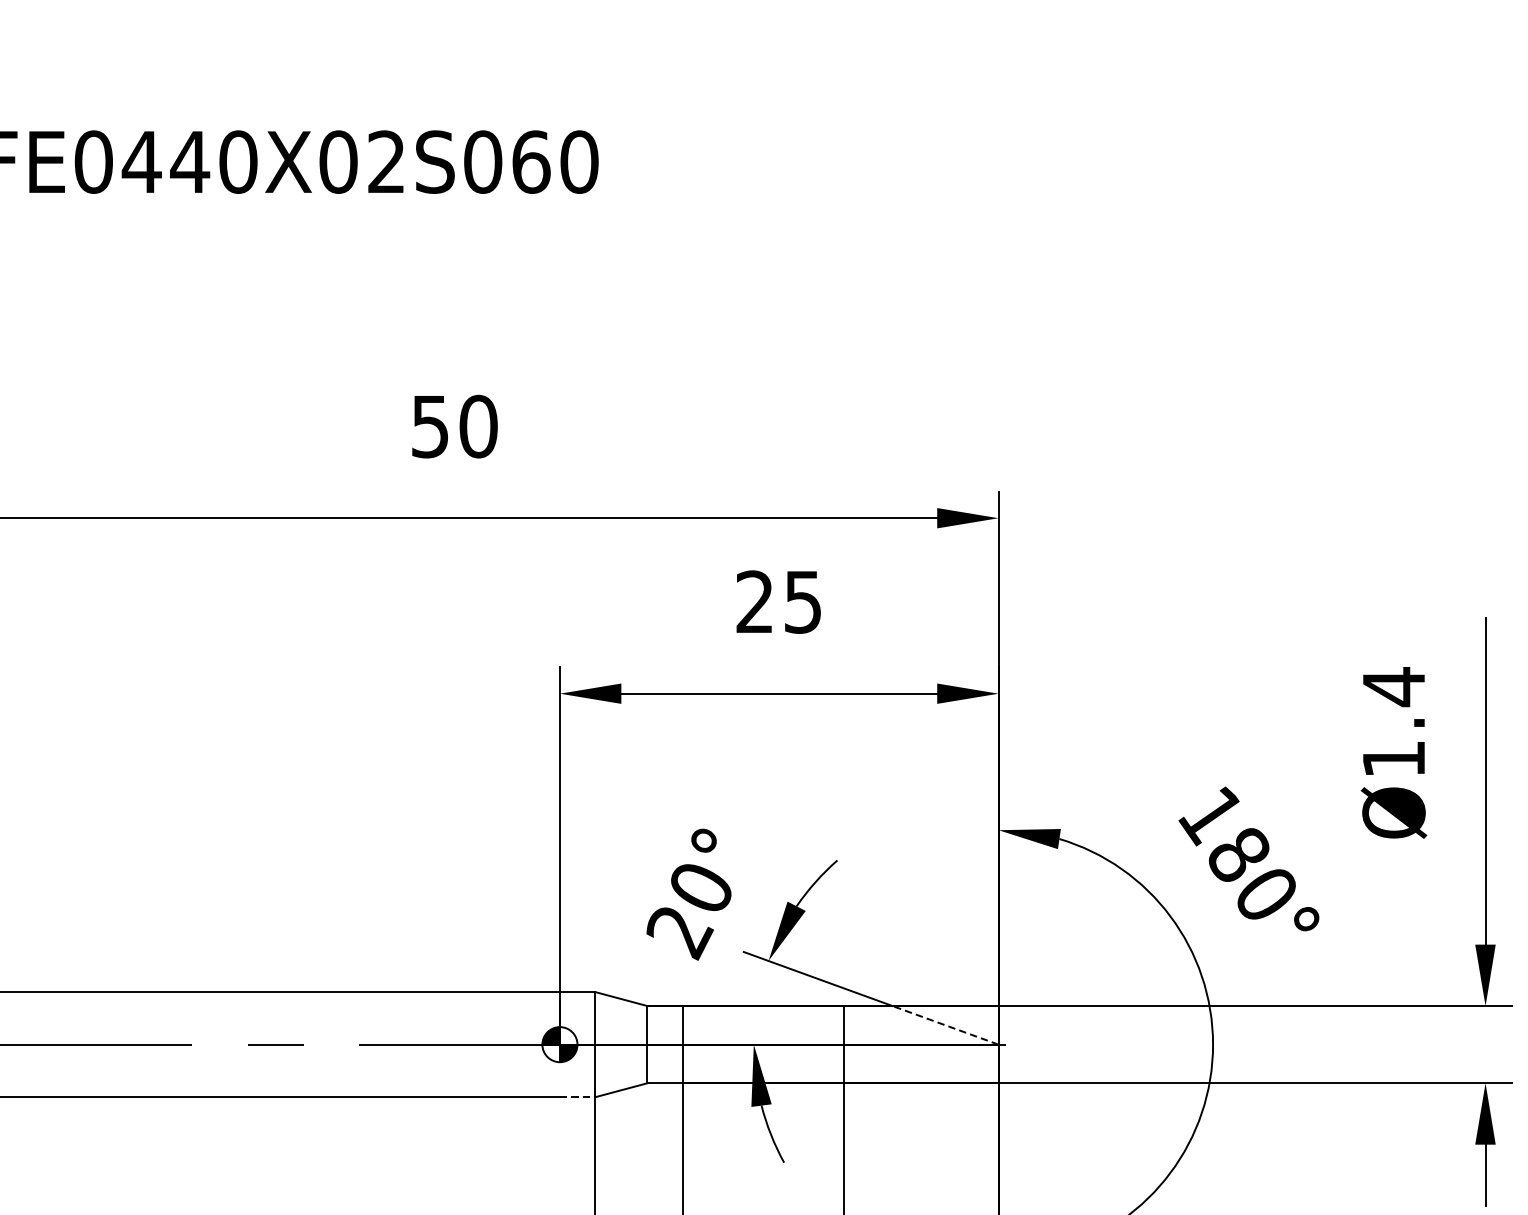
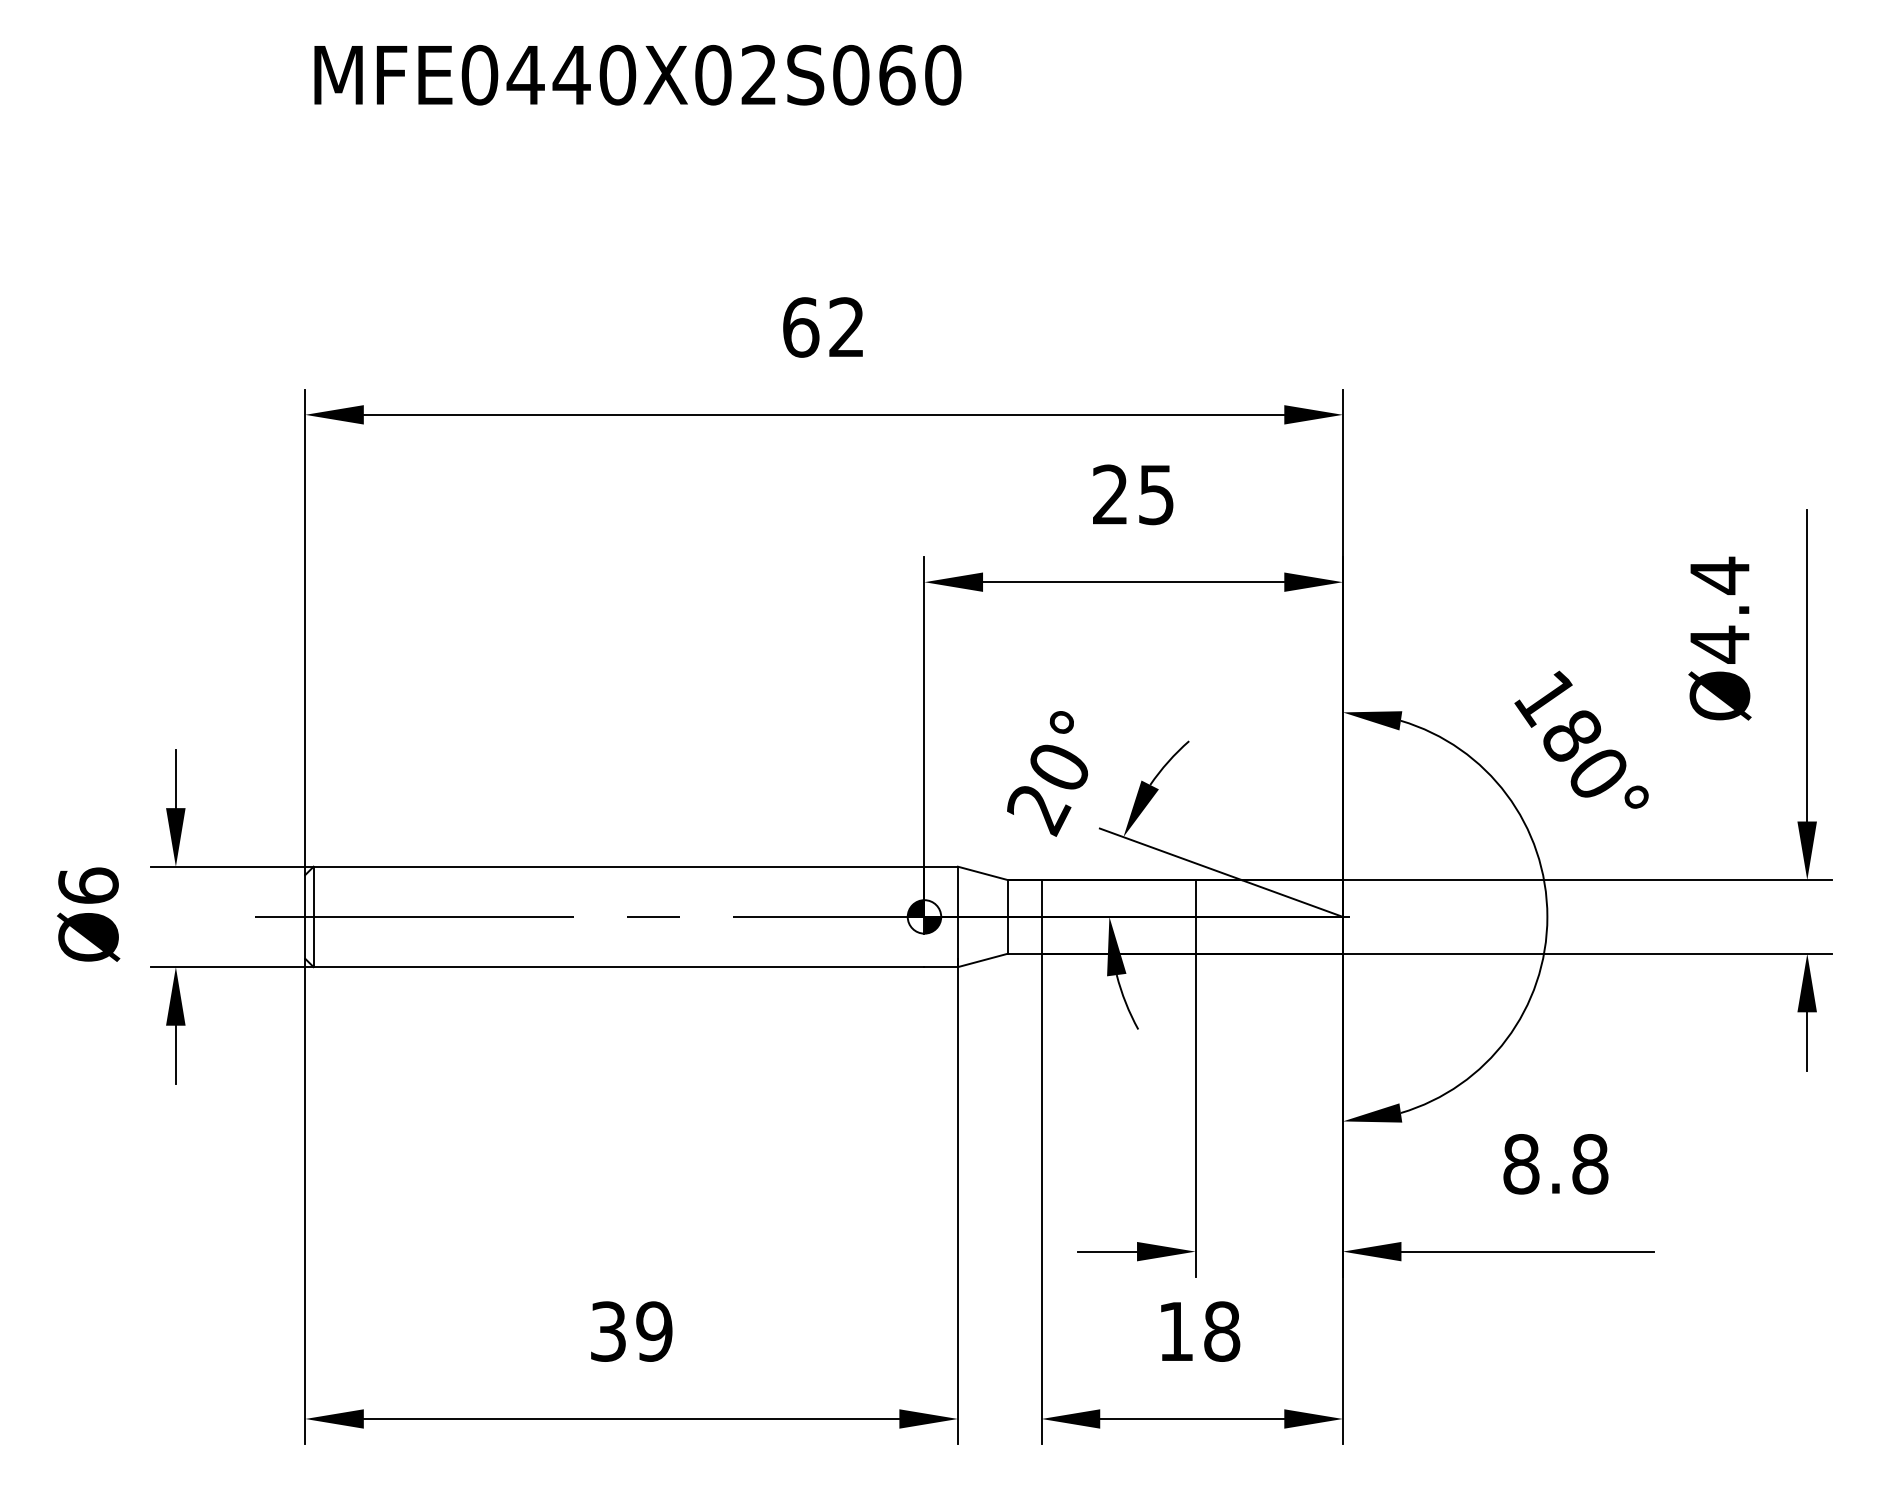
text: (455, 426) -> (824, 327), 50 -> 62
text: (1393, 759) -> (1719, 644), Ø1.4 -> Ø4.4
line: (945, 1025) -> (1292, 898), dashed -> solid
line: (577, 1097) -> (941, 967), dashed -> solid

